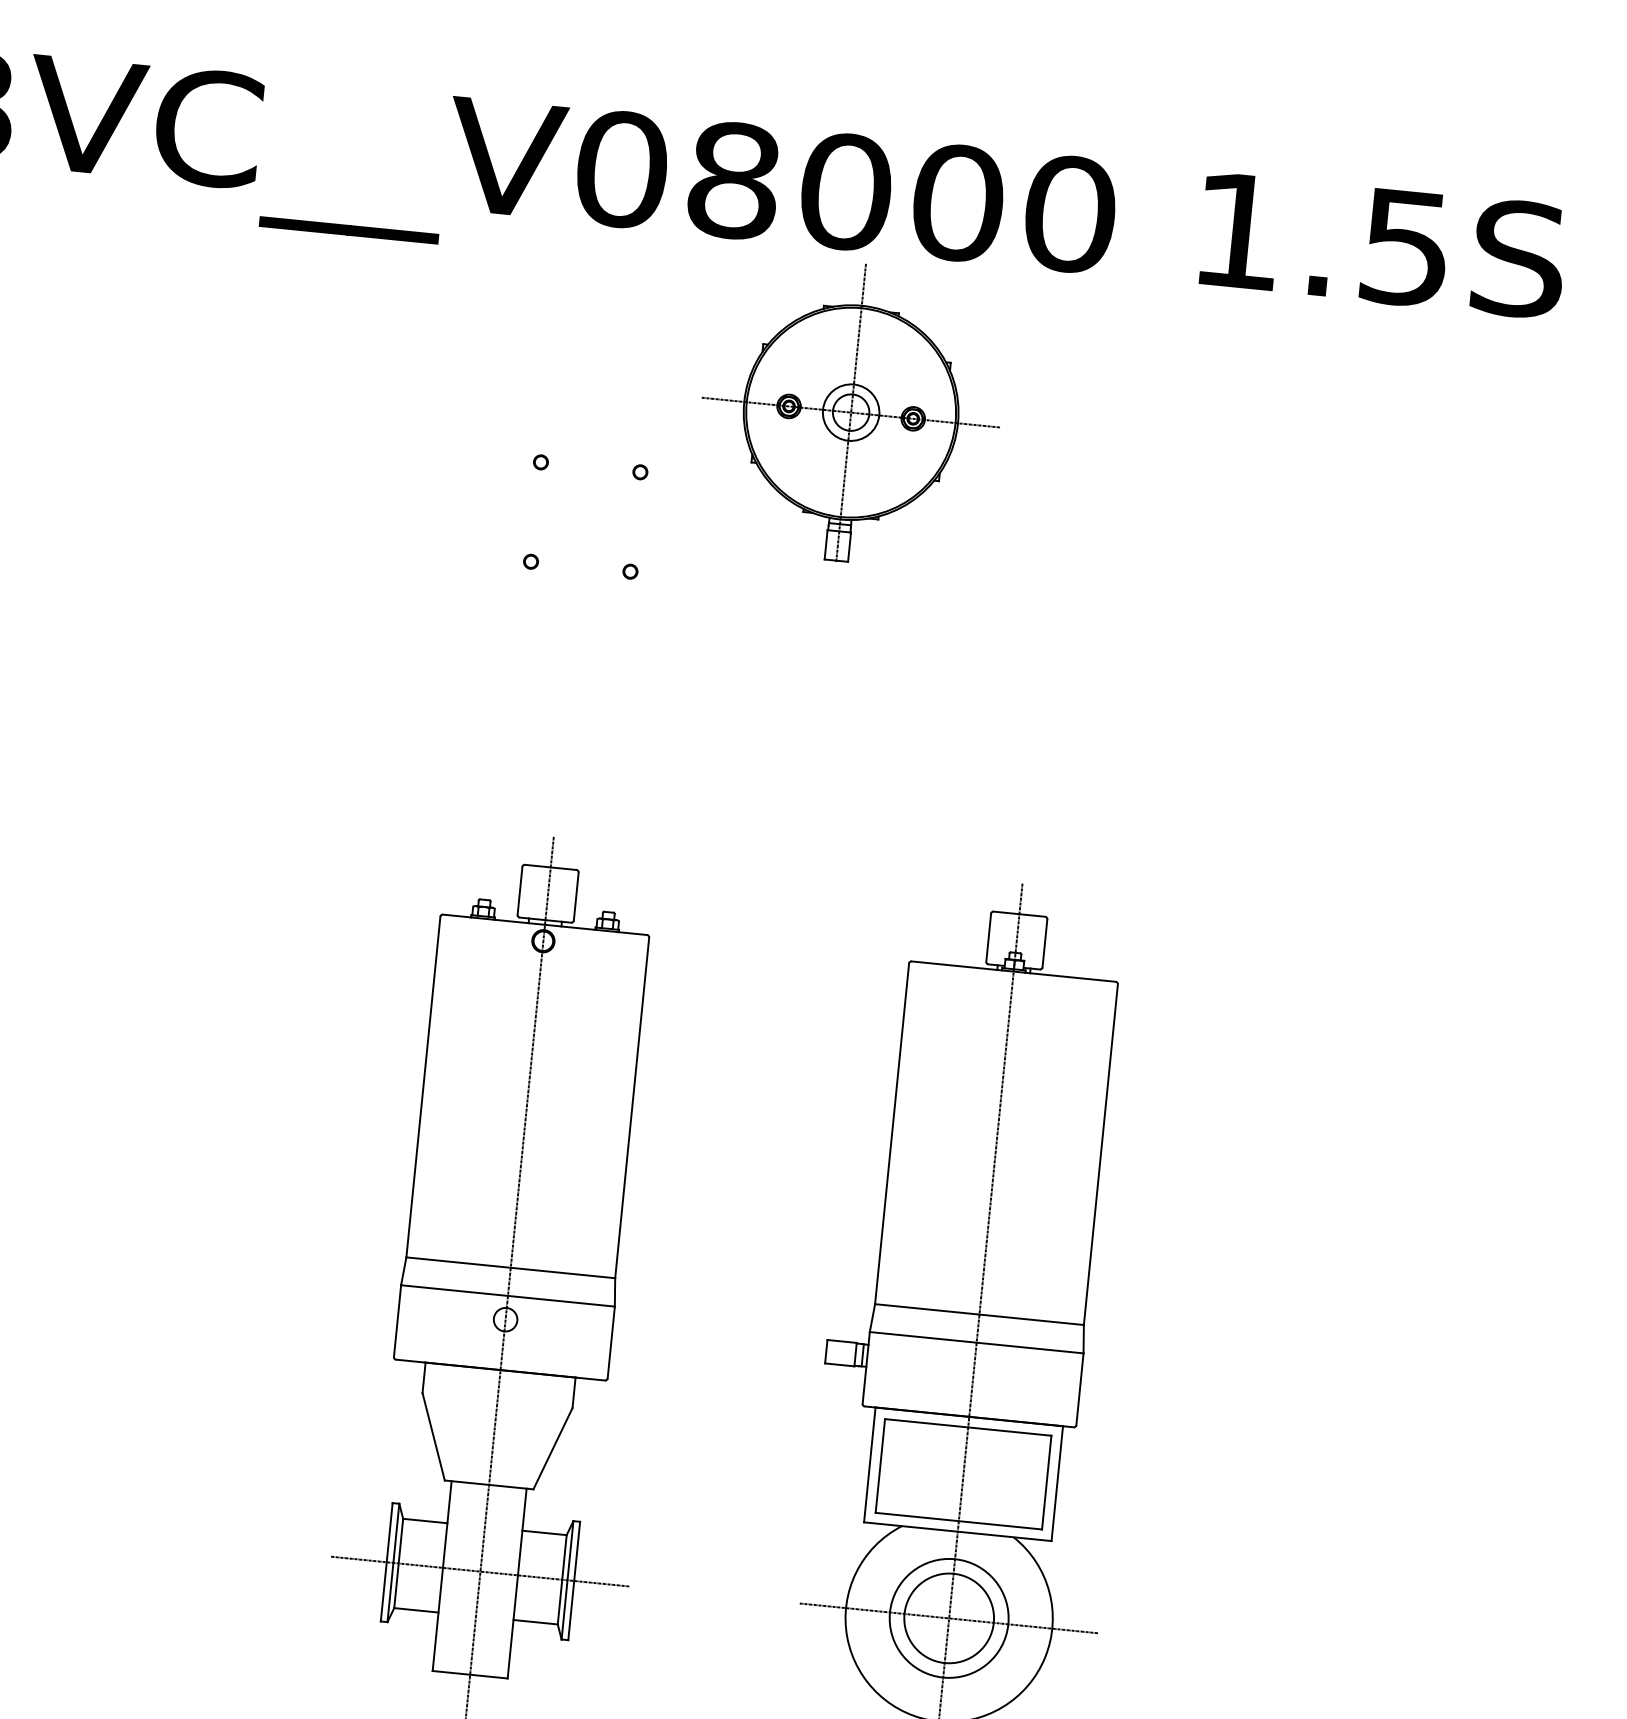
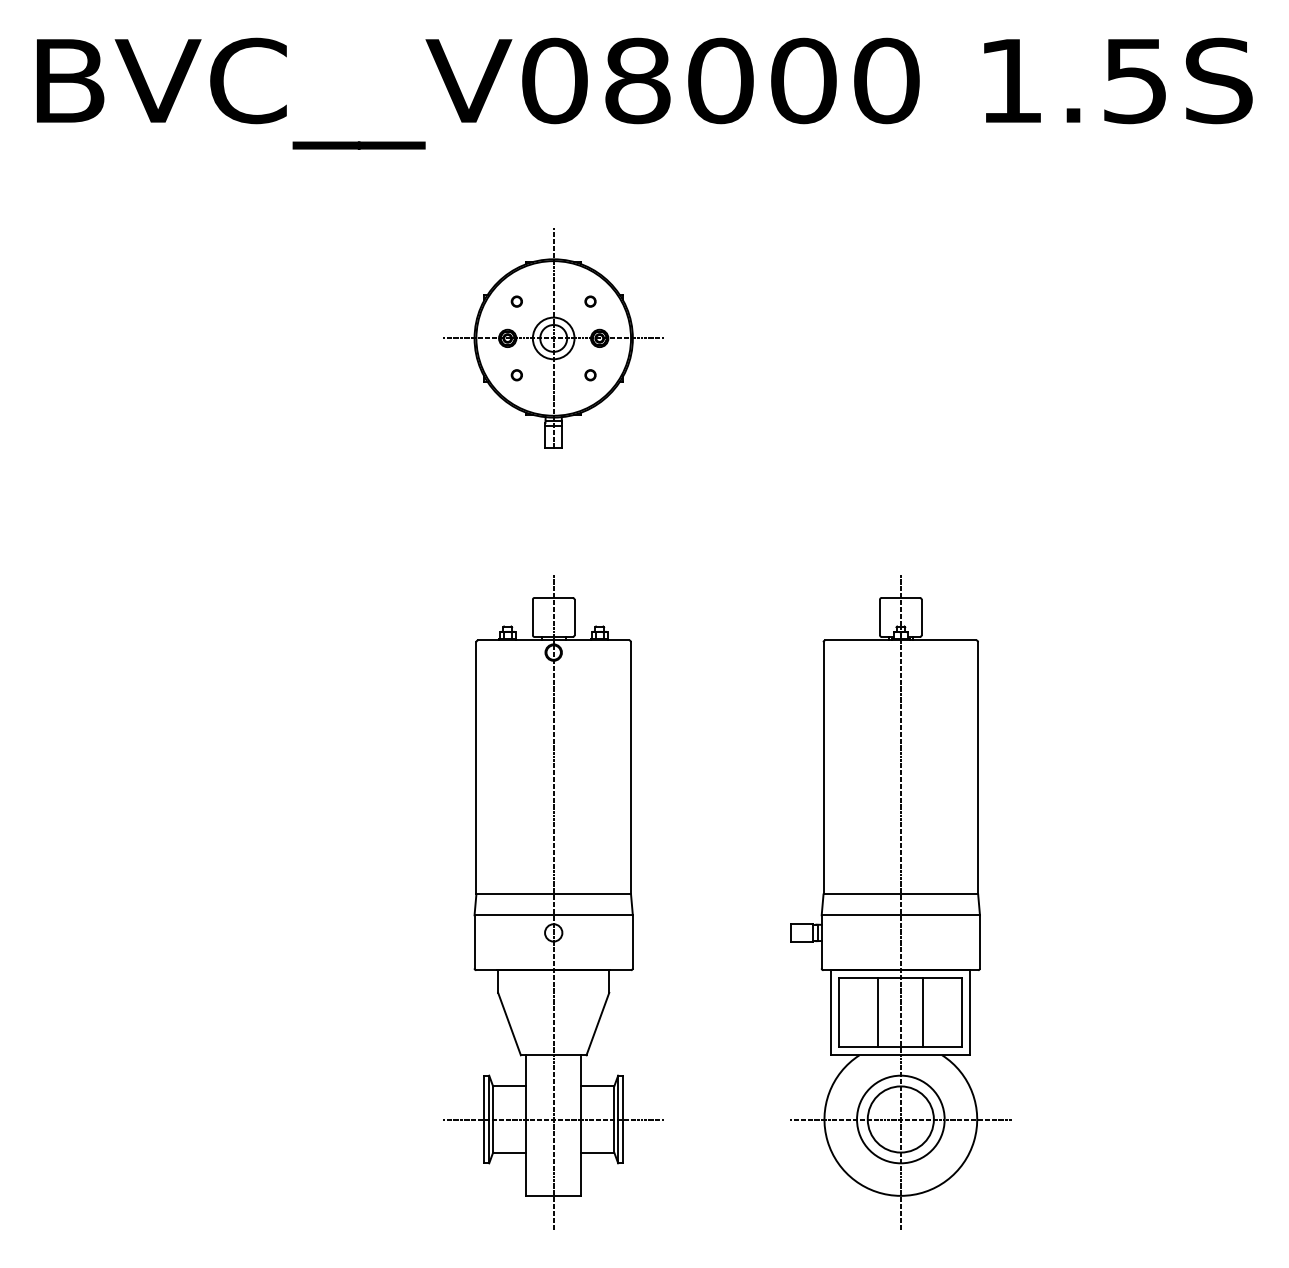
part: (850, 412) -> (553, 338), moved
line: (933, 1470) -> (878, 1012), added
line: (994, 1476) -> (923, 1012), added

